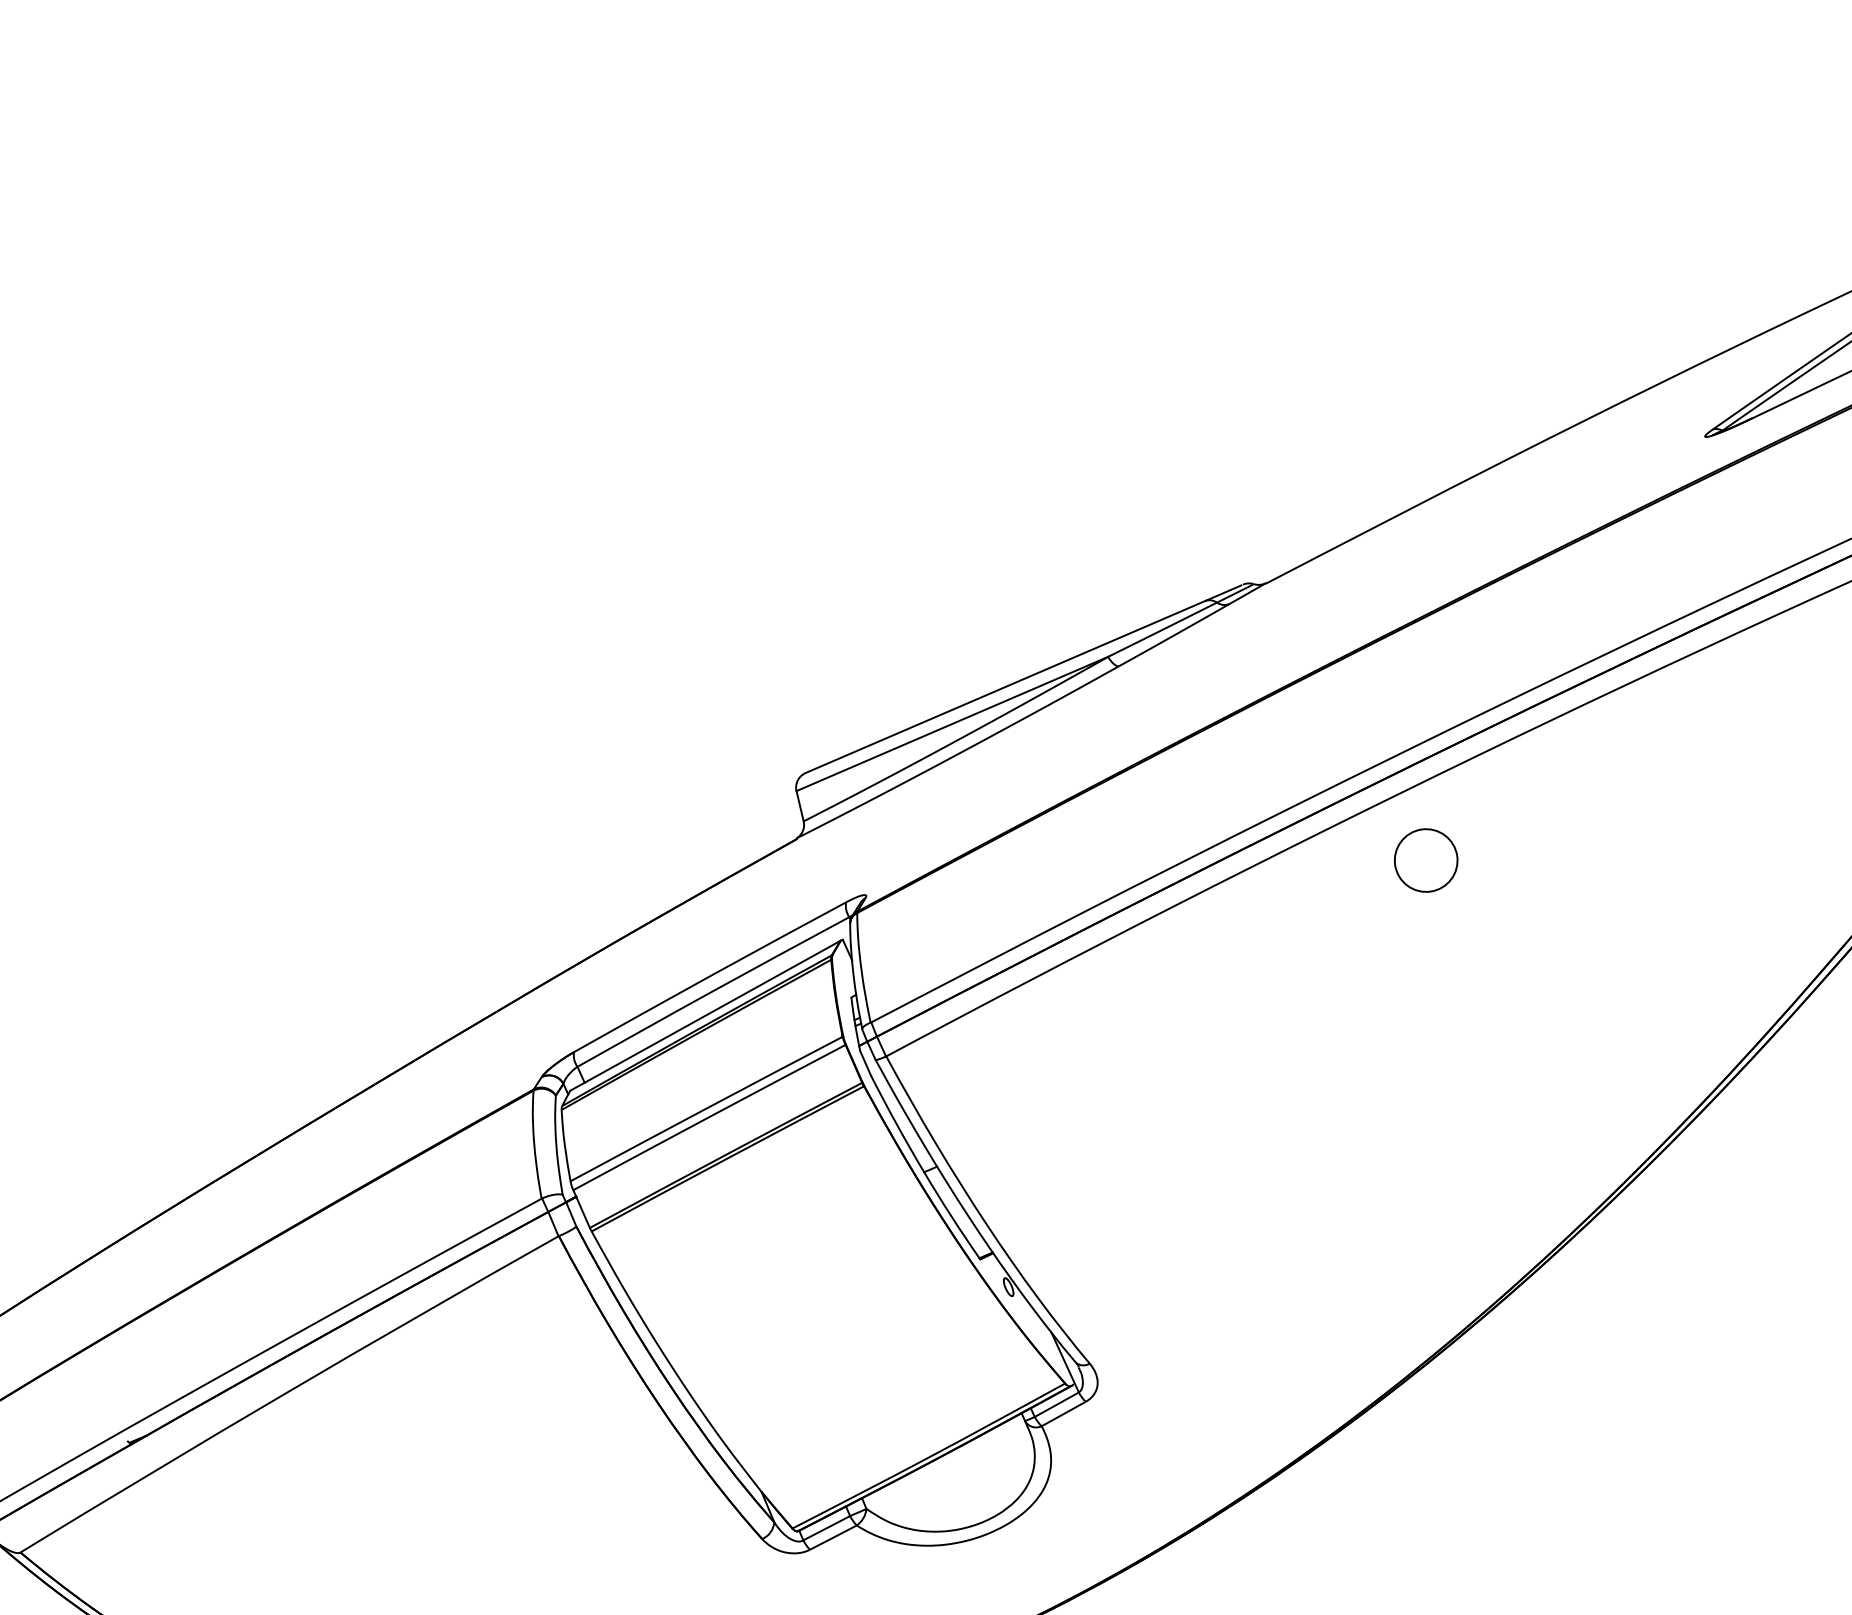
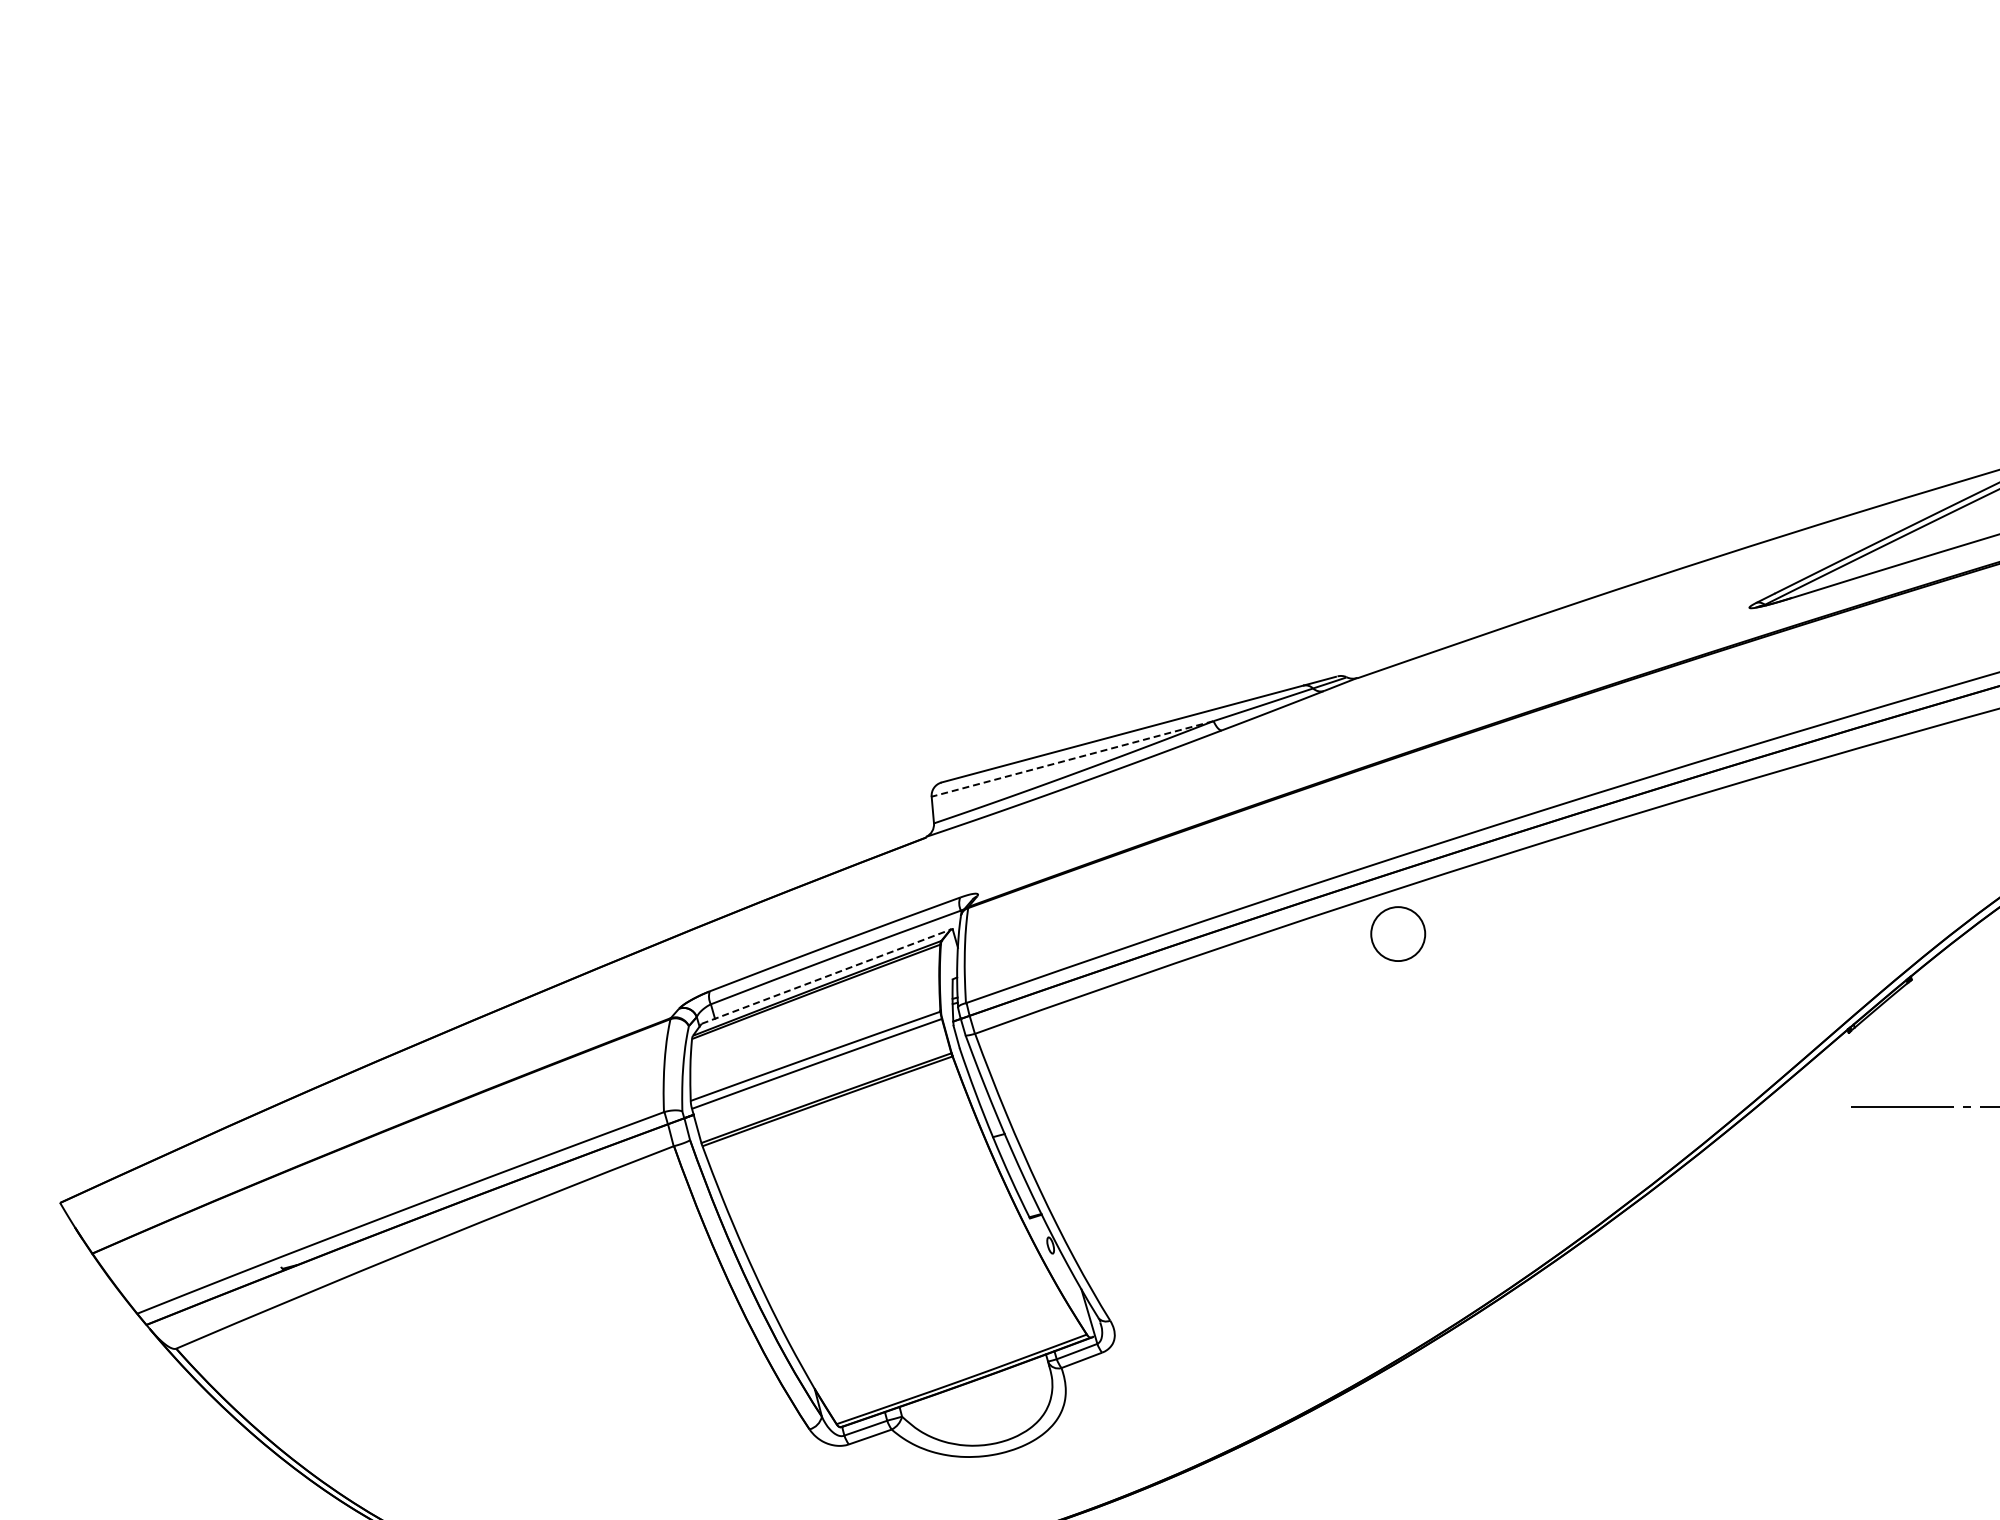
line: (952, 723) -> (1072, 758), solid -> dashed
circle: (1426, 859) -> (1398, 933), moved
line: (705, 1015) -> (826, 976), solid -> dashed

